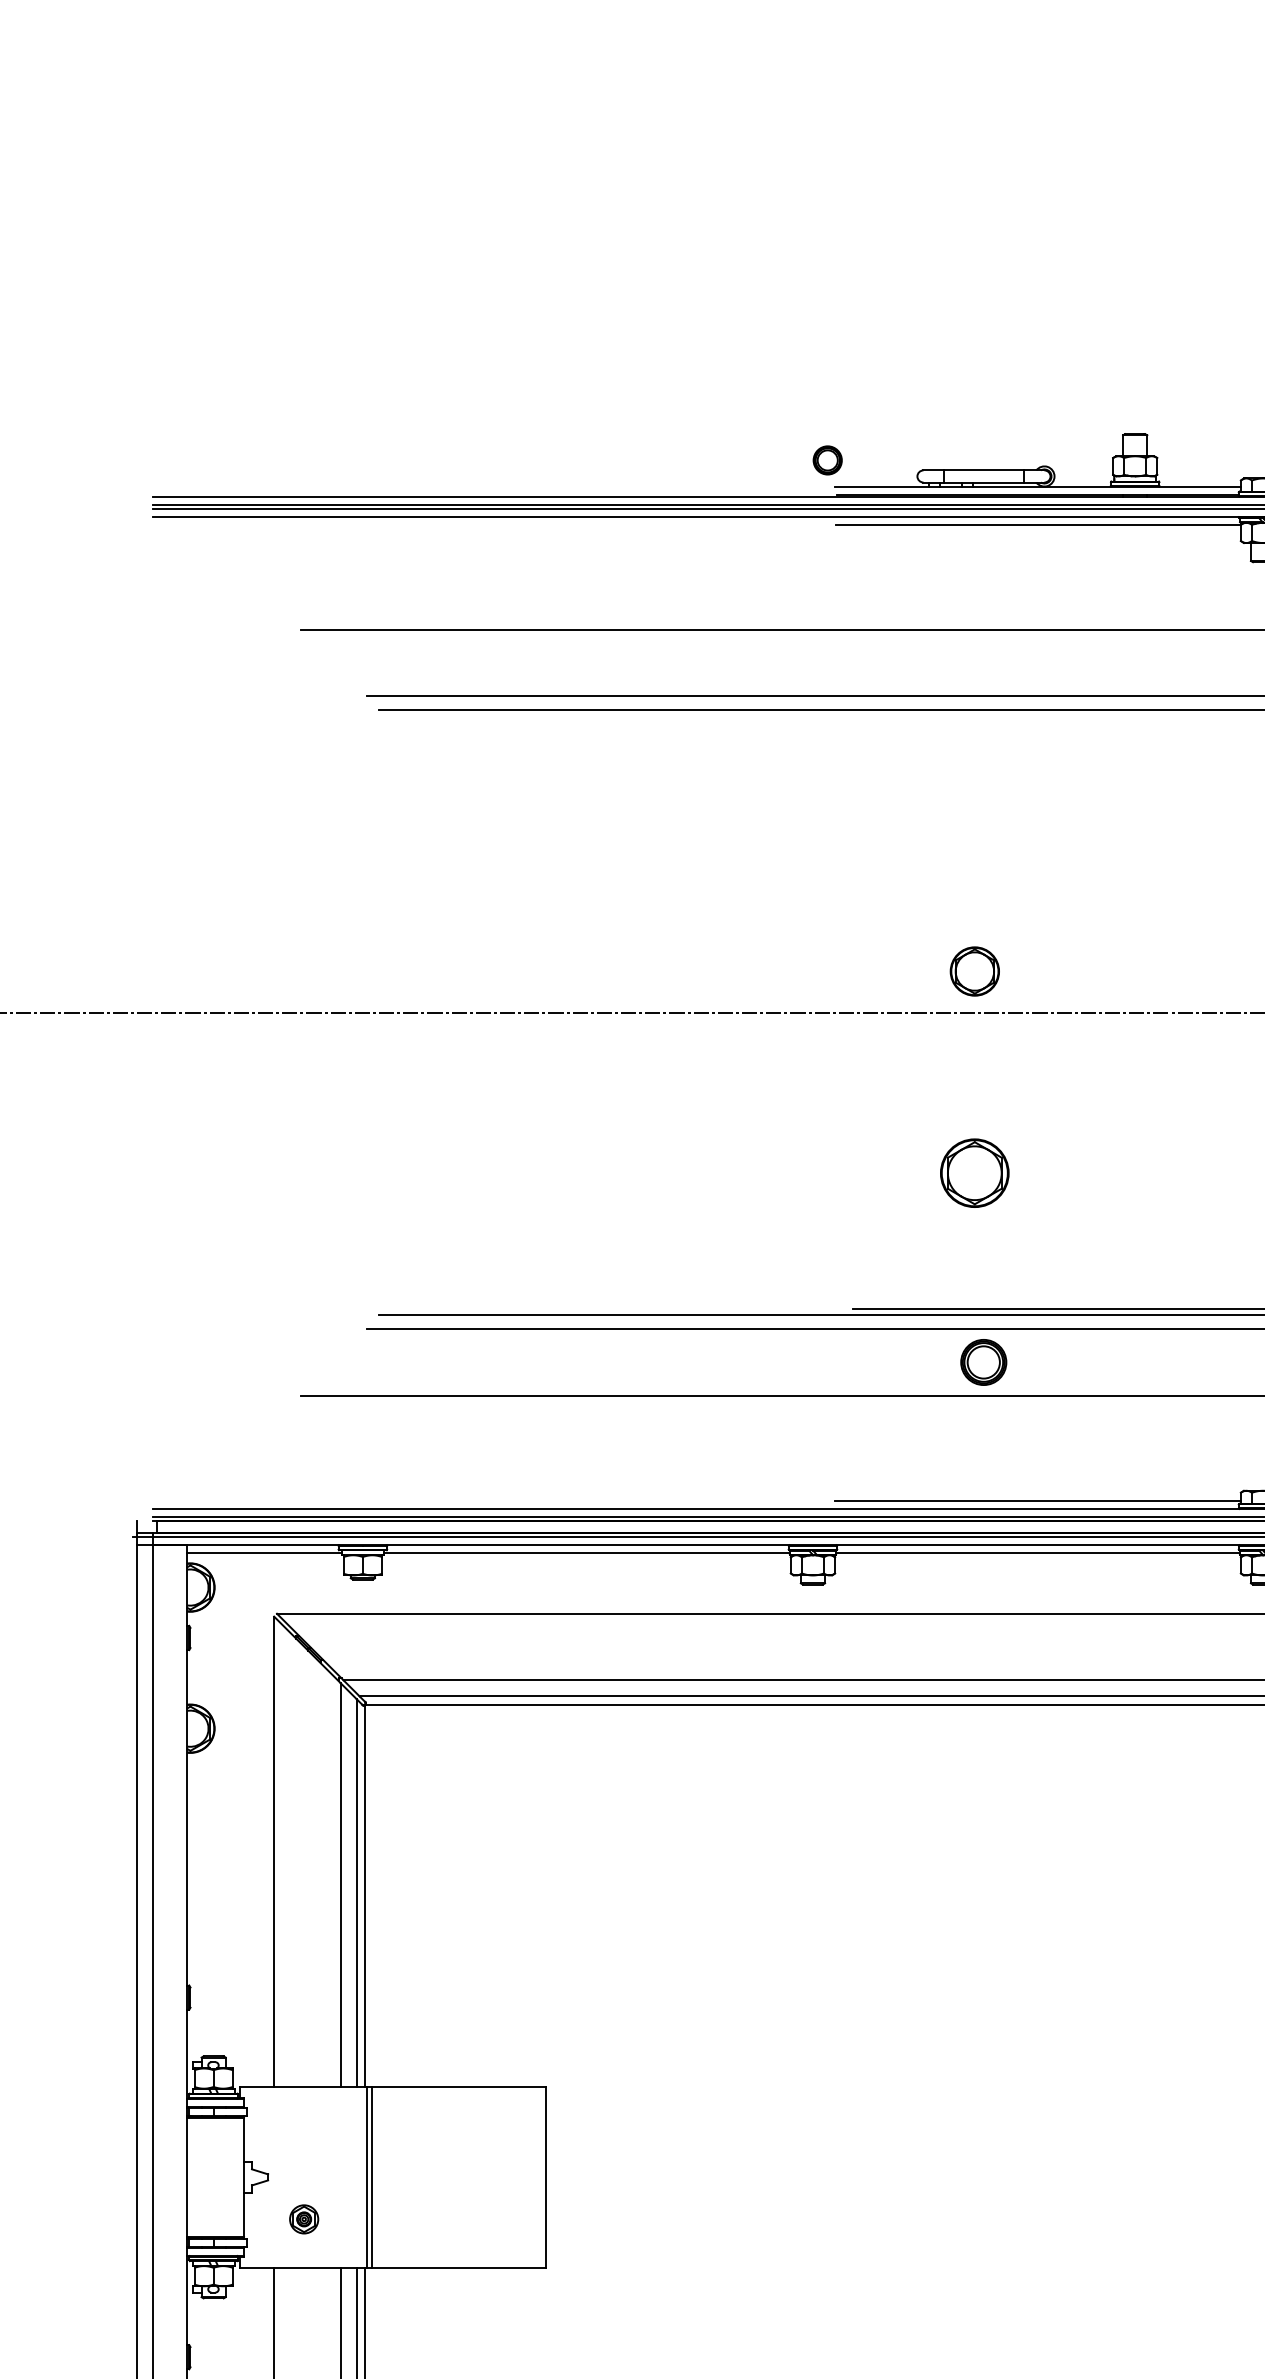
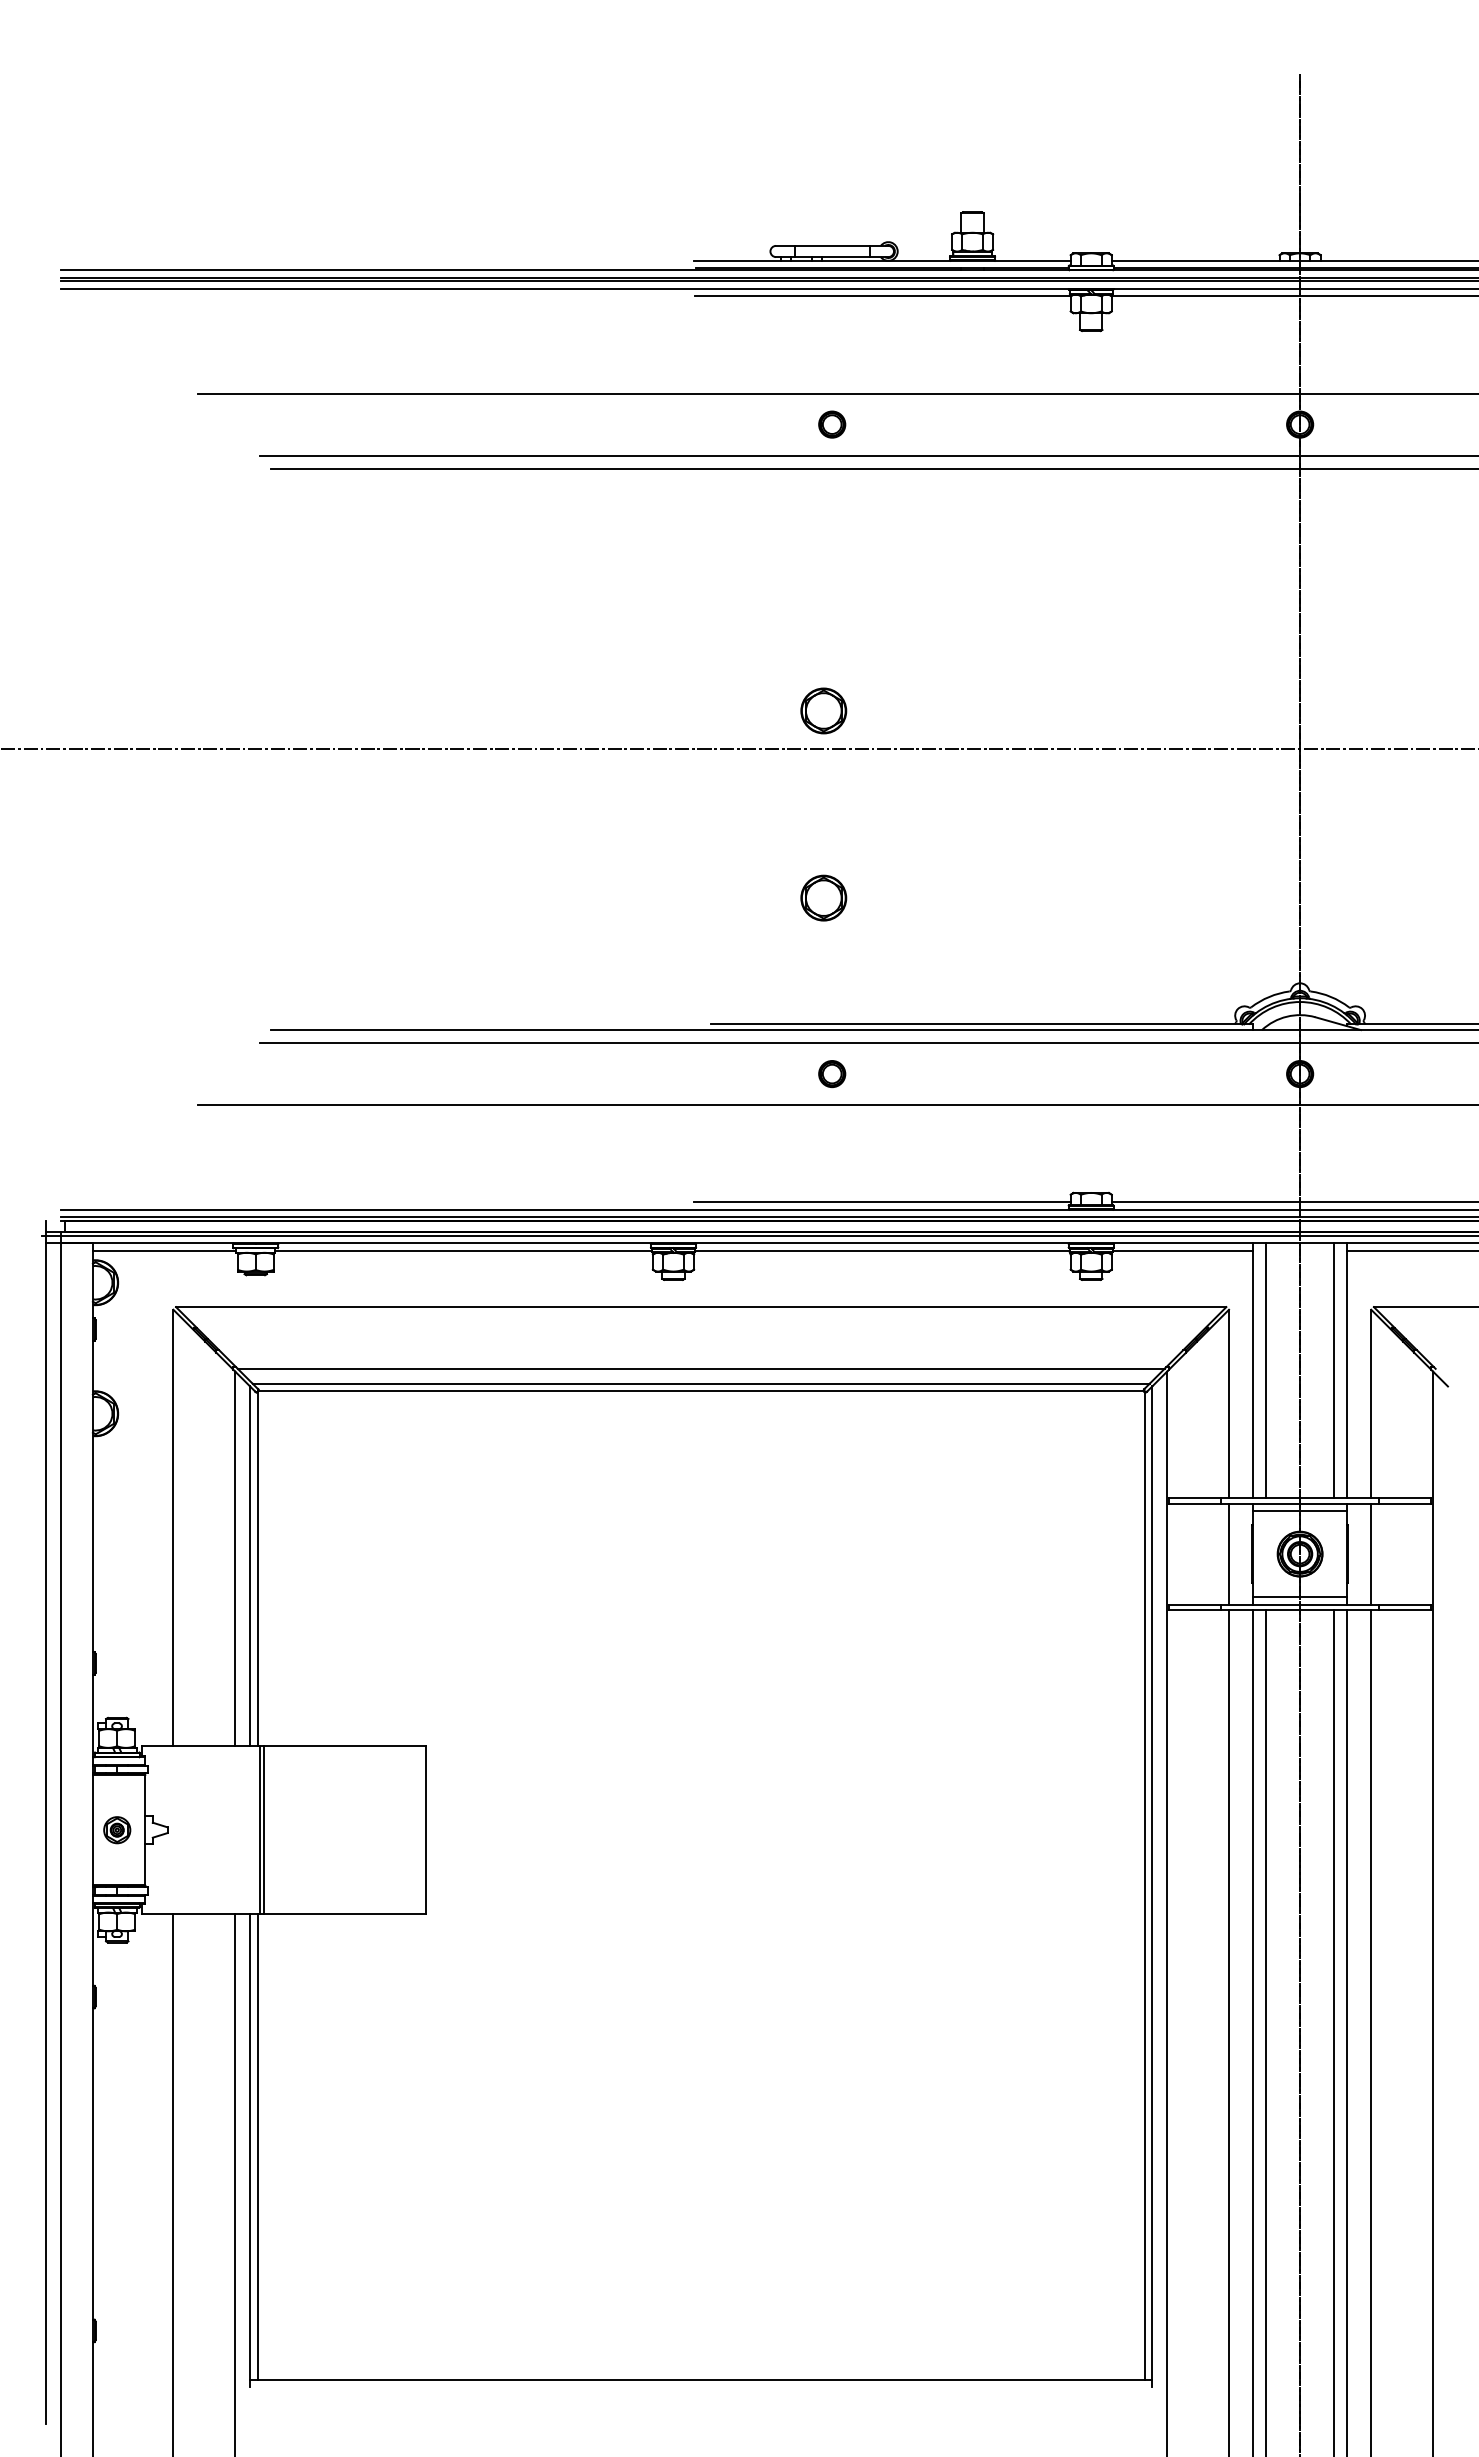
part: (828, 460) -> (832, 424), moved
part: (974, 1172) -> (823, 897), size x0.71
part: (984, 1363) -> (832, 1074), size x0.62
part: (304, 2219) -> (117, 1830), moved

